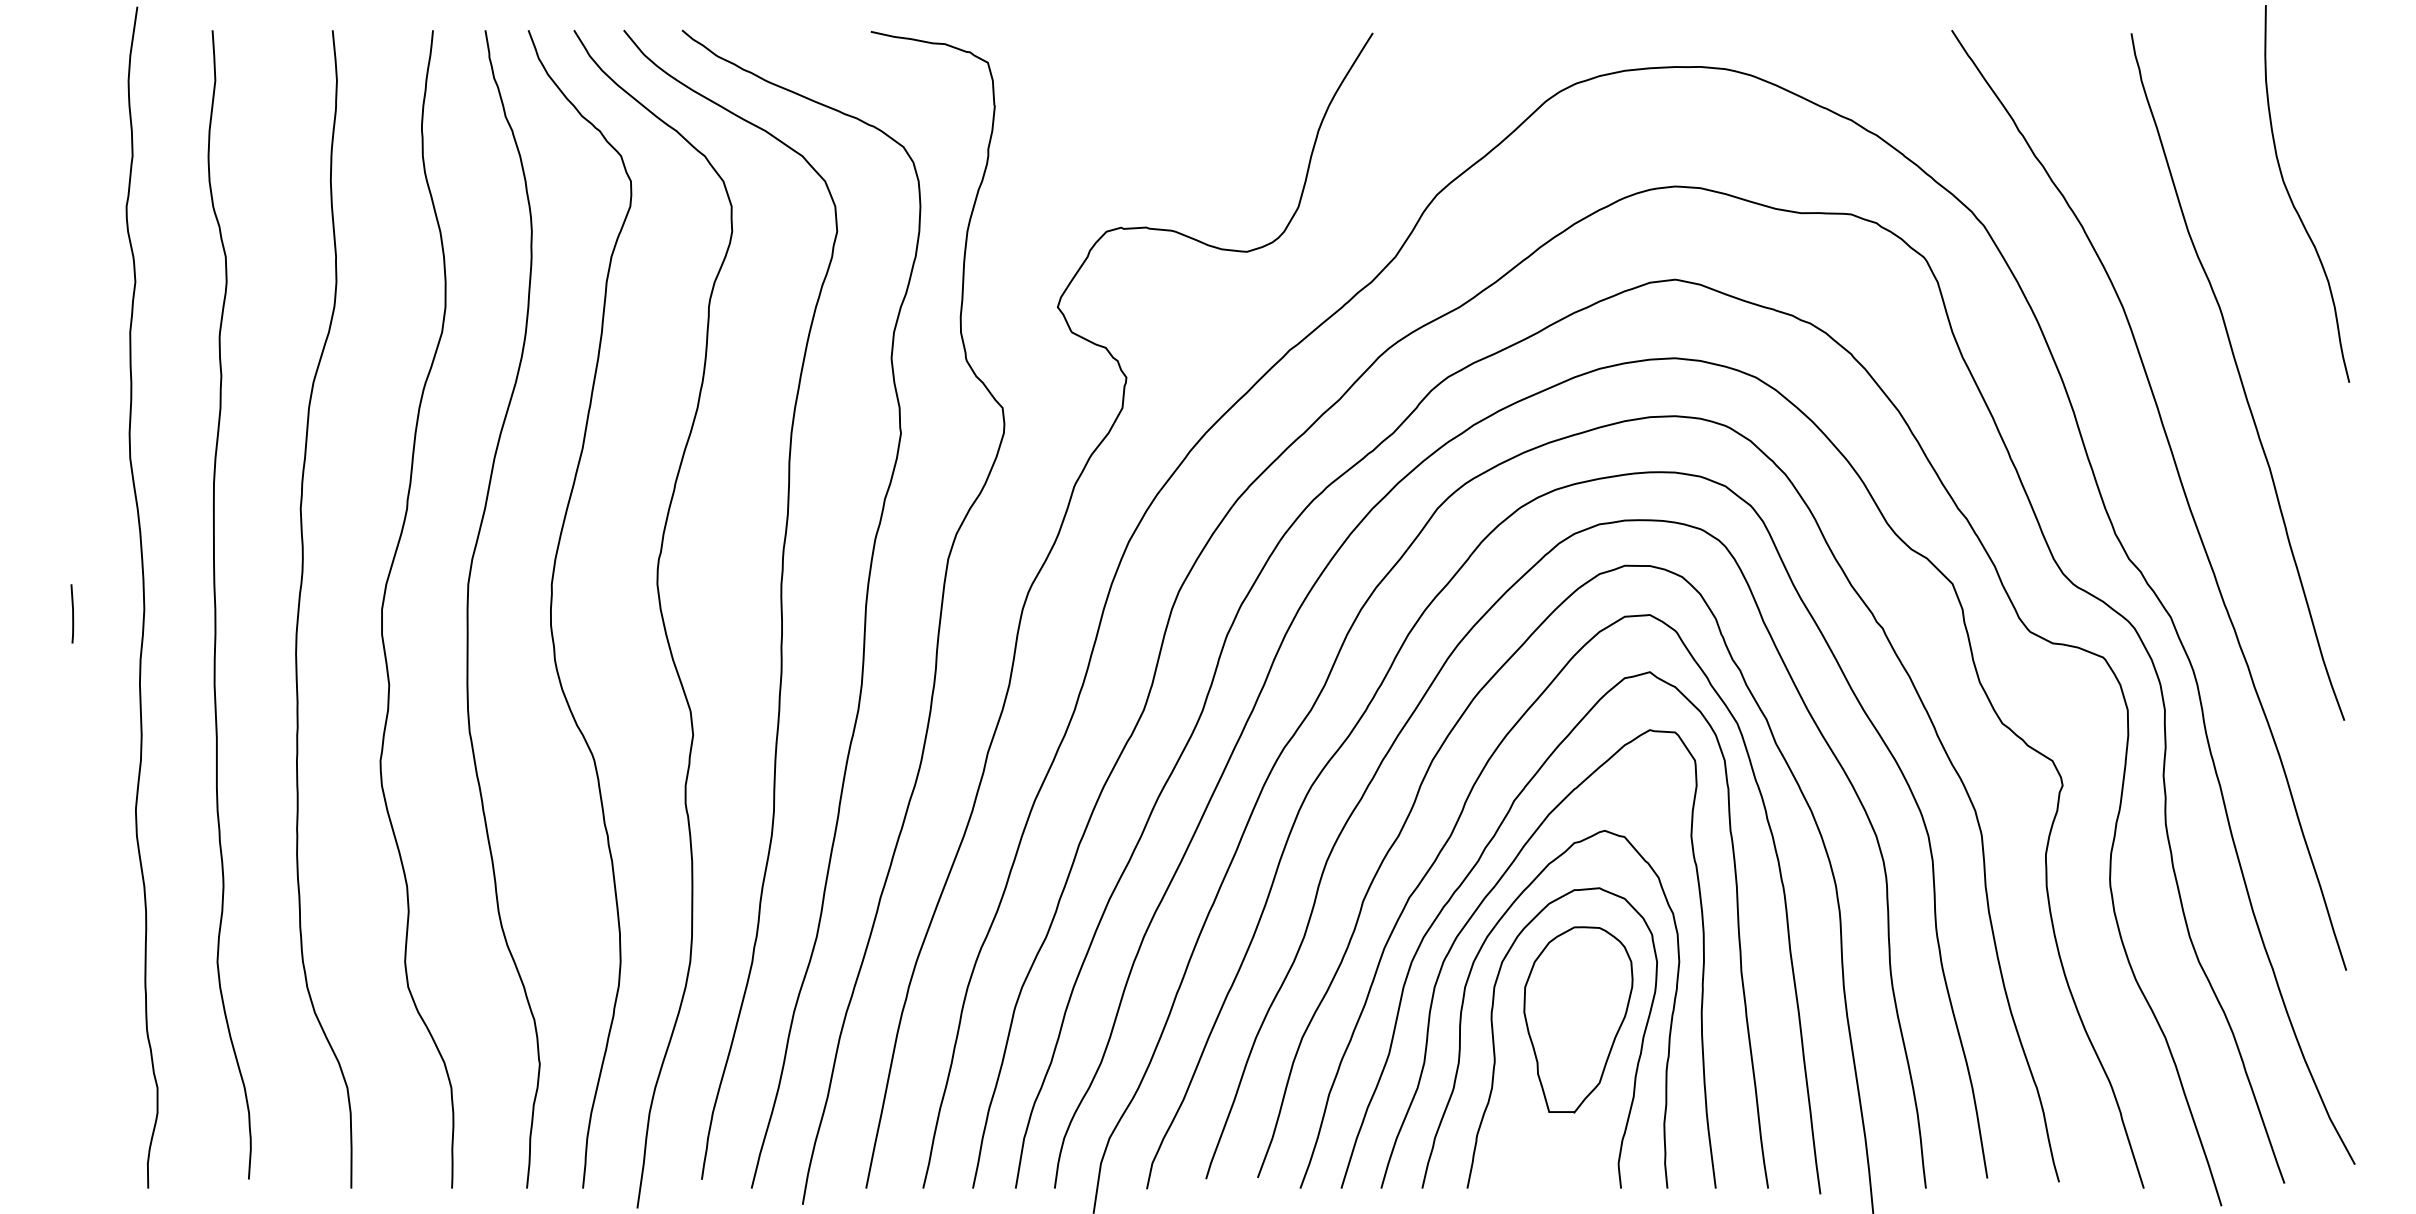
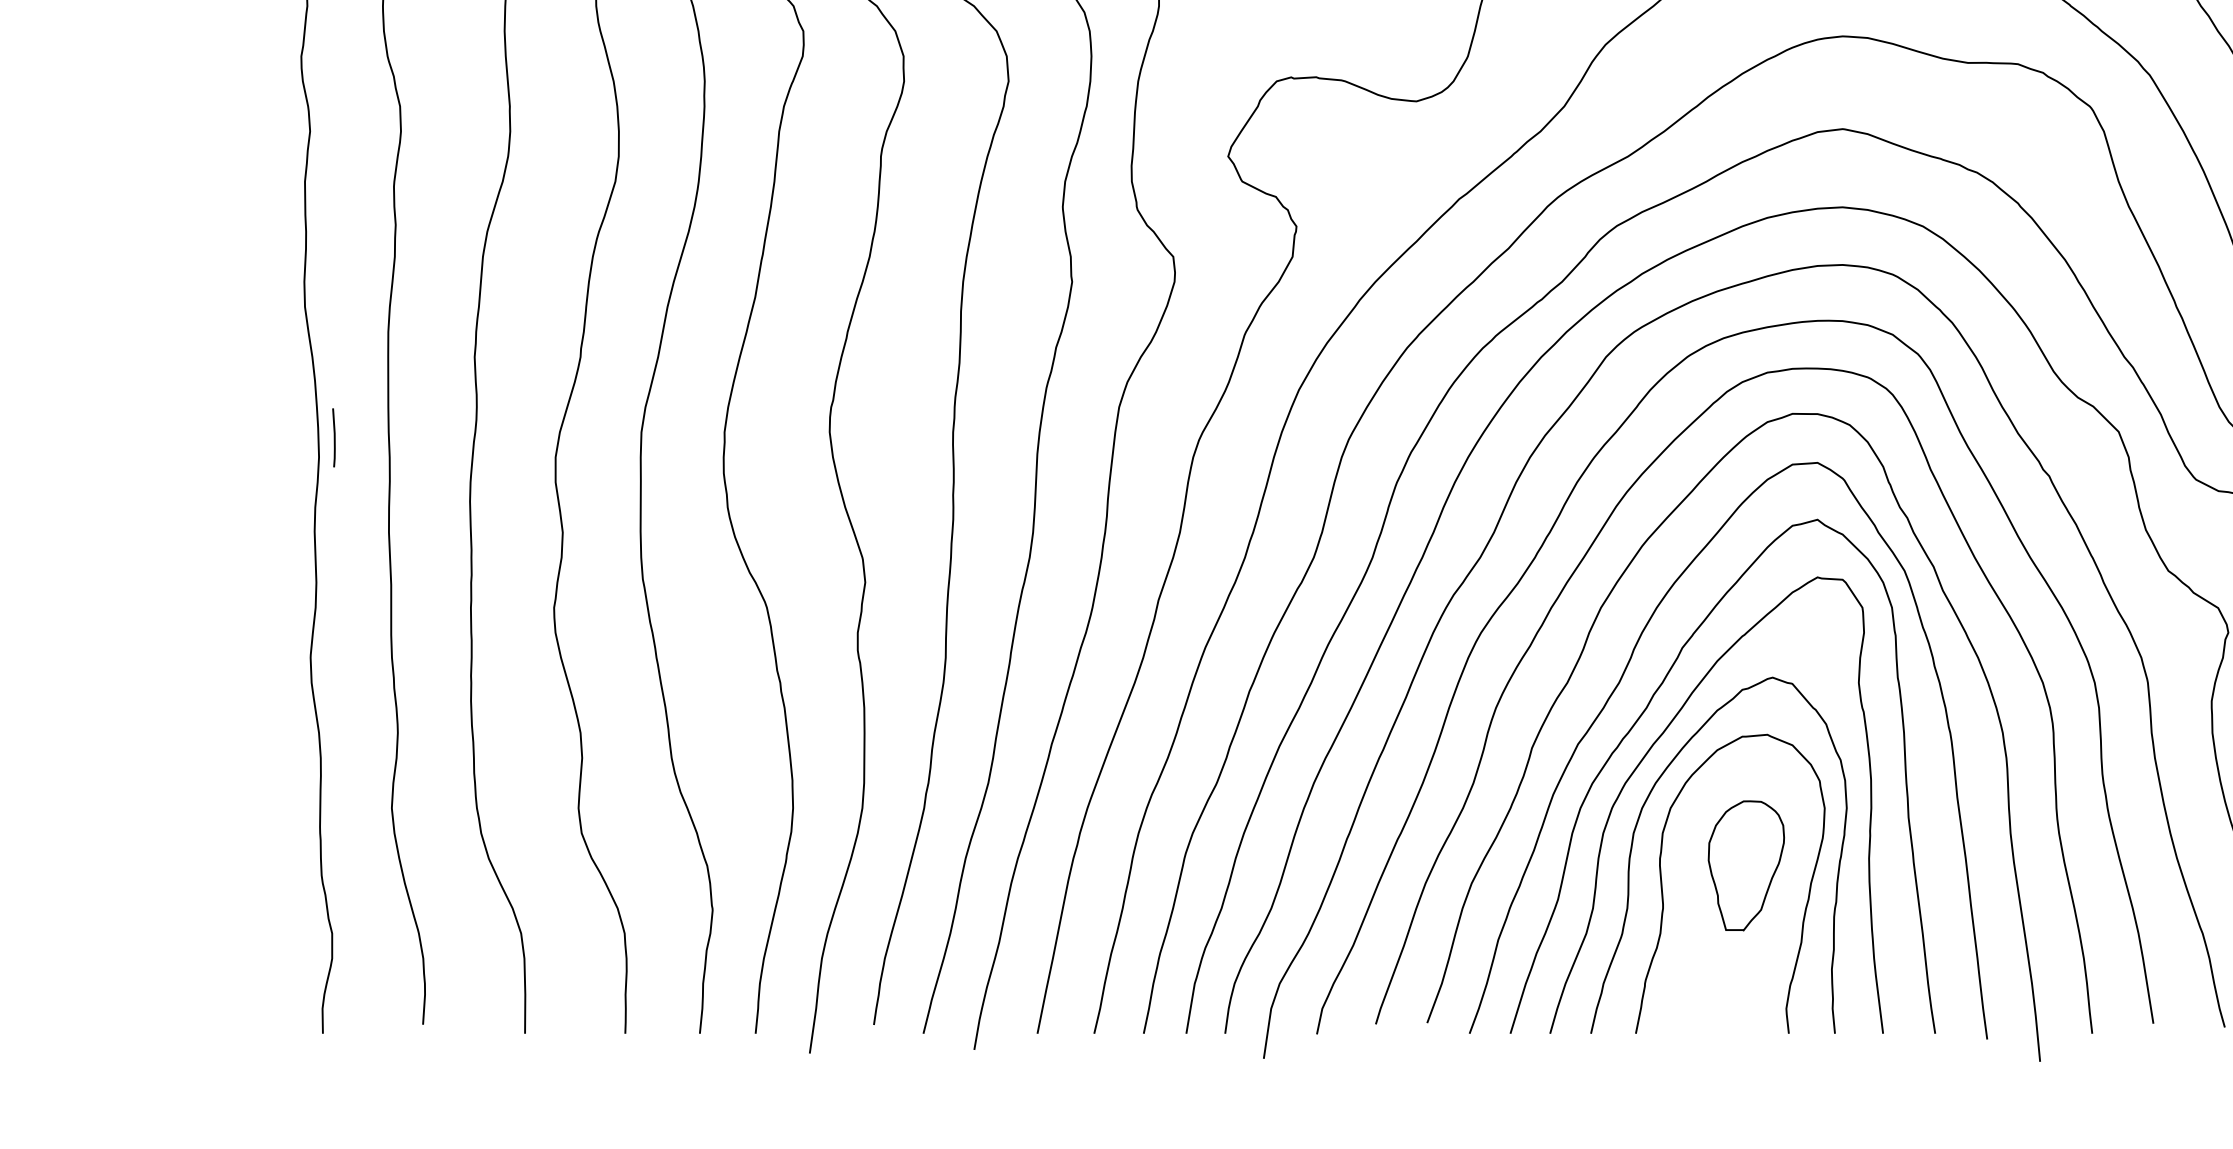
line: (72, 613) -> (334, 437), moved
part: (1578, 1019) -> (1746, 865), size x0.7

